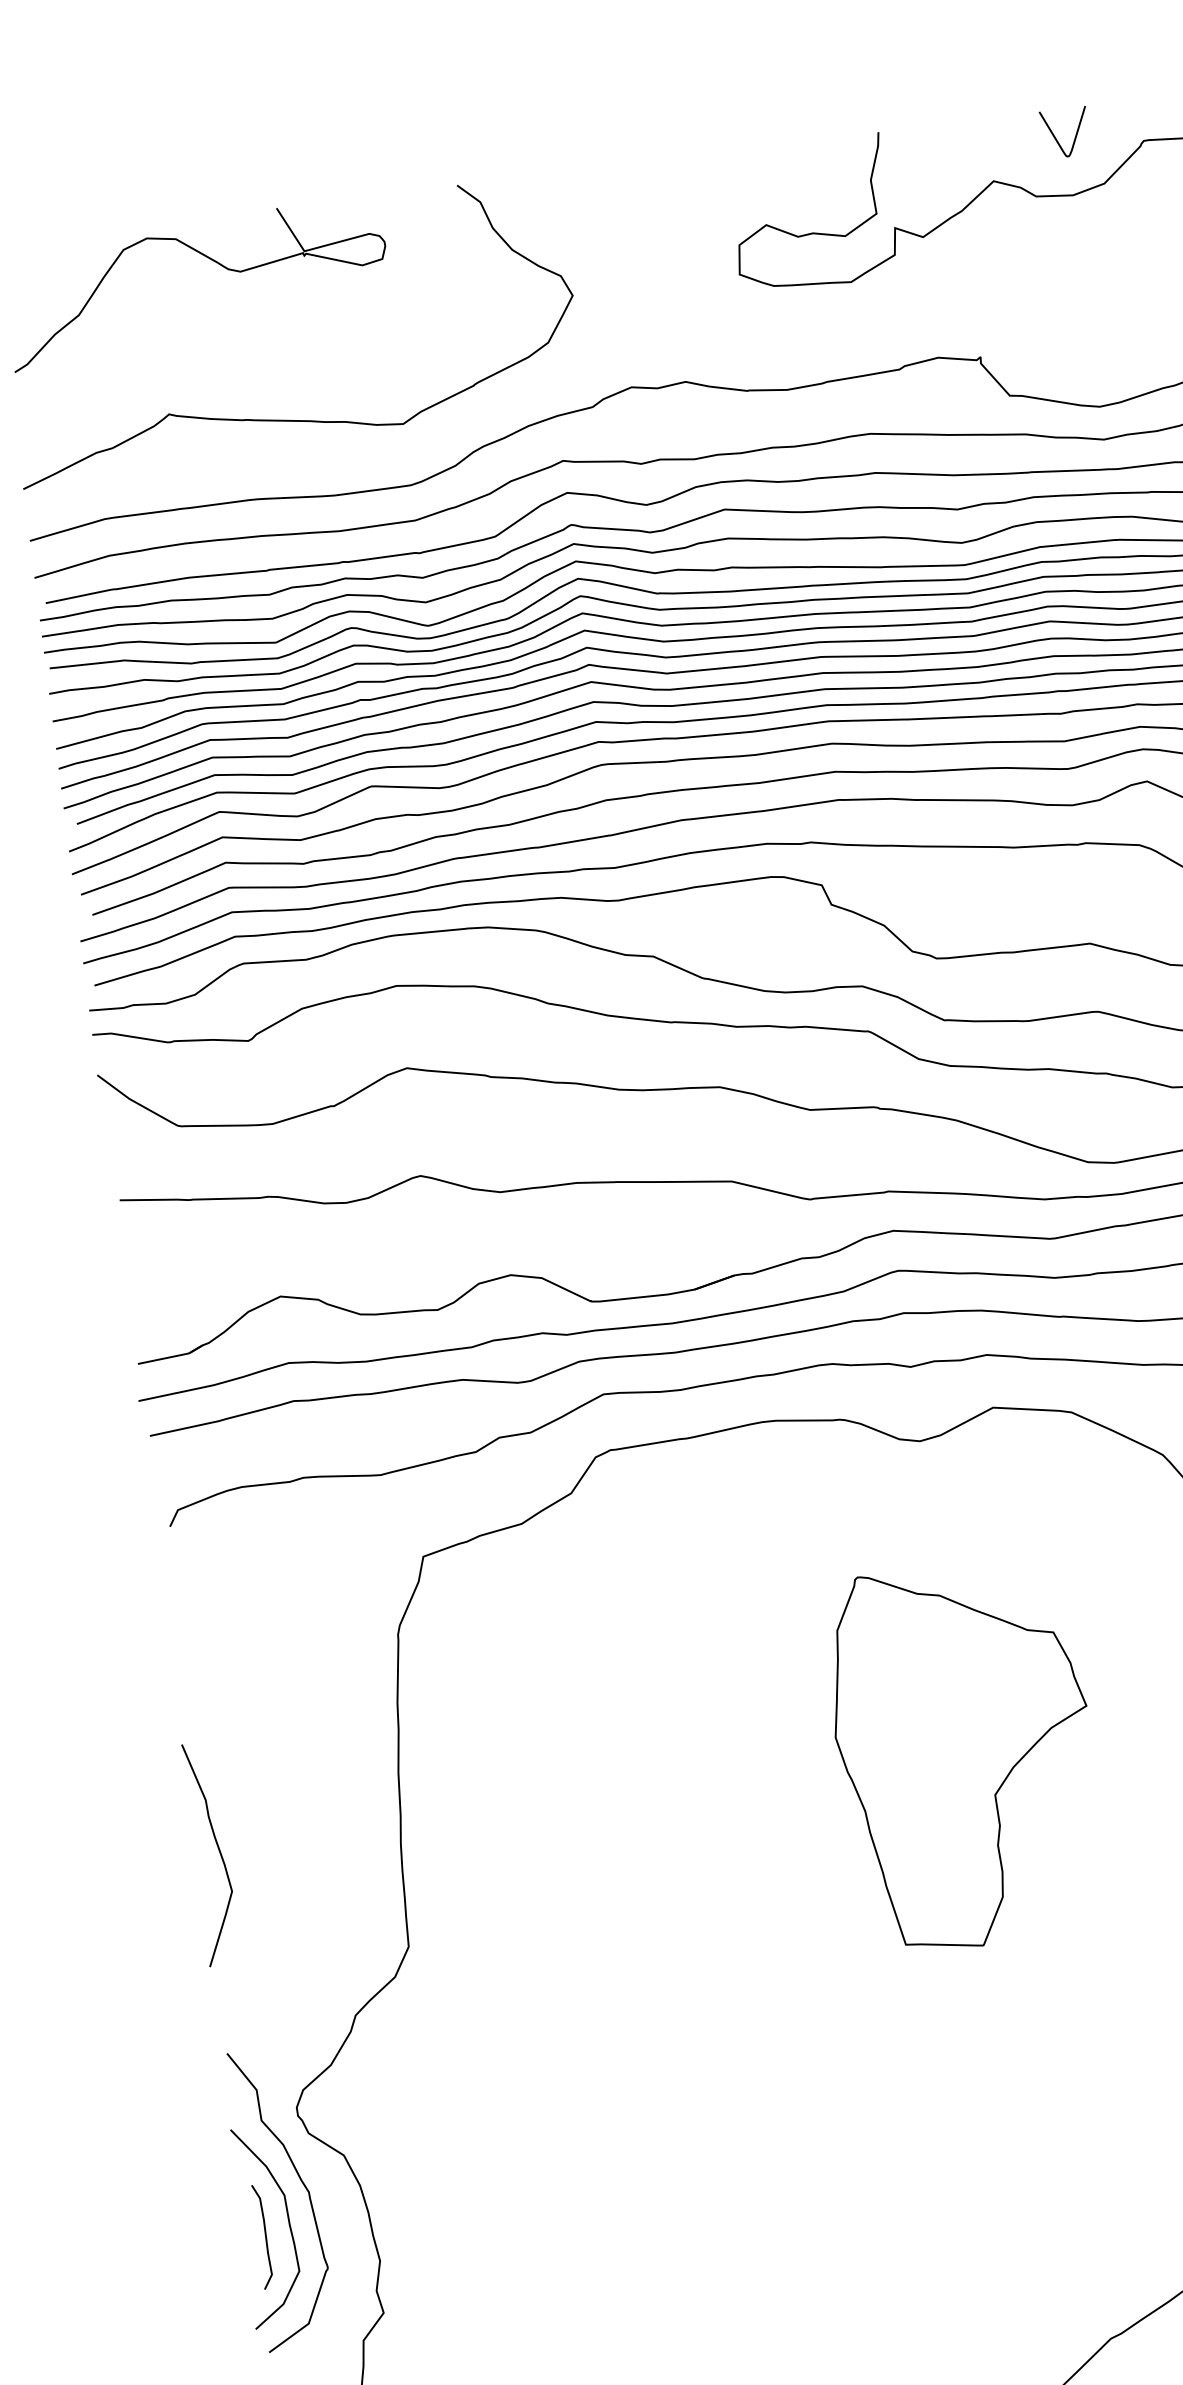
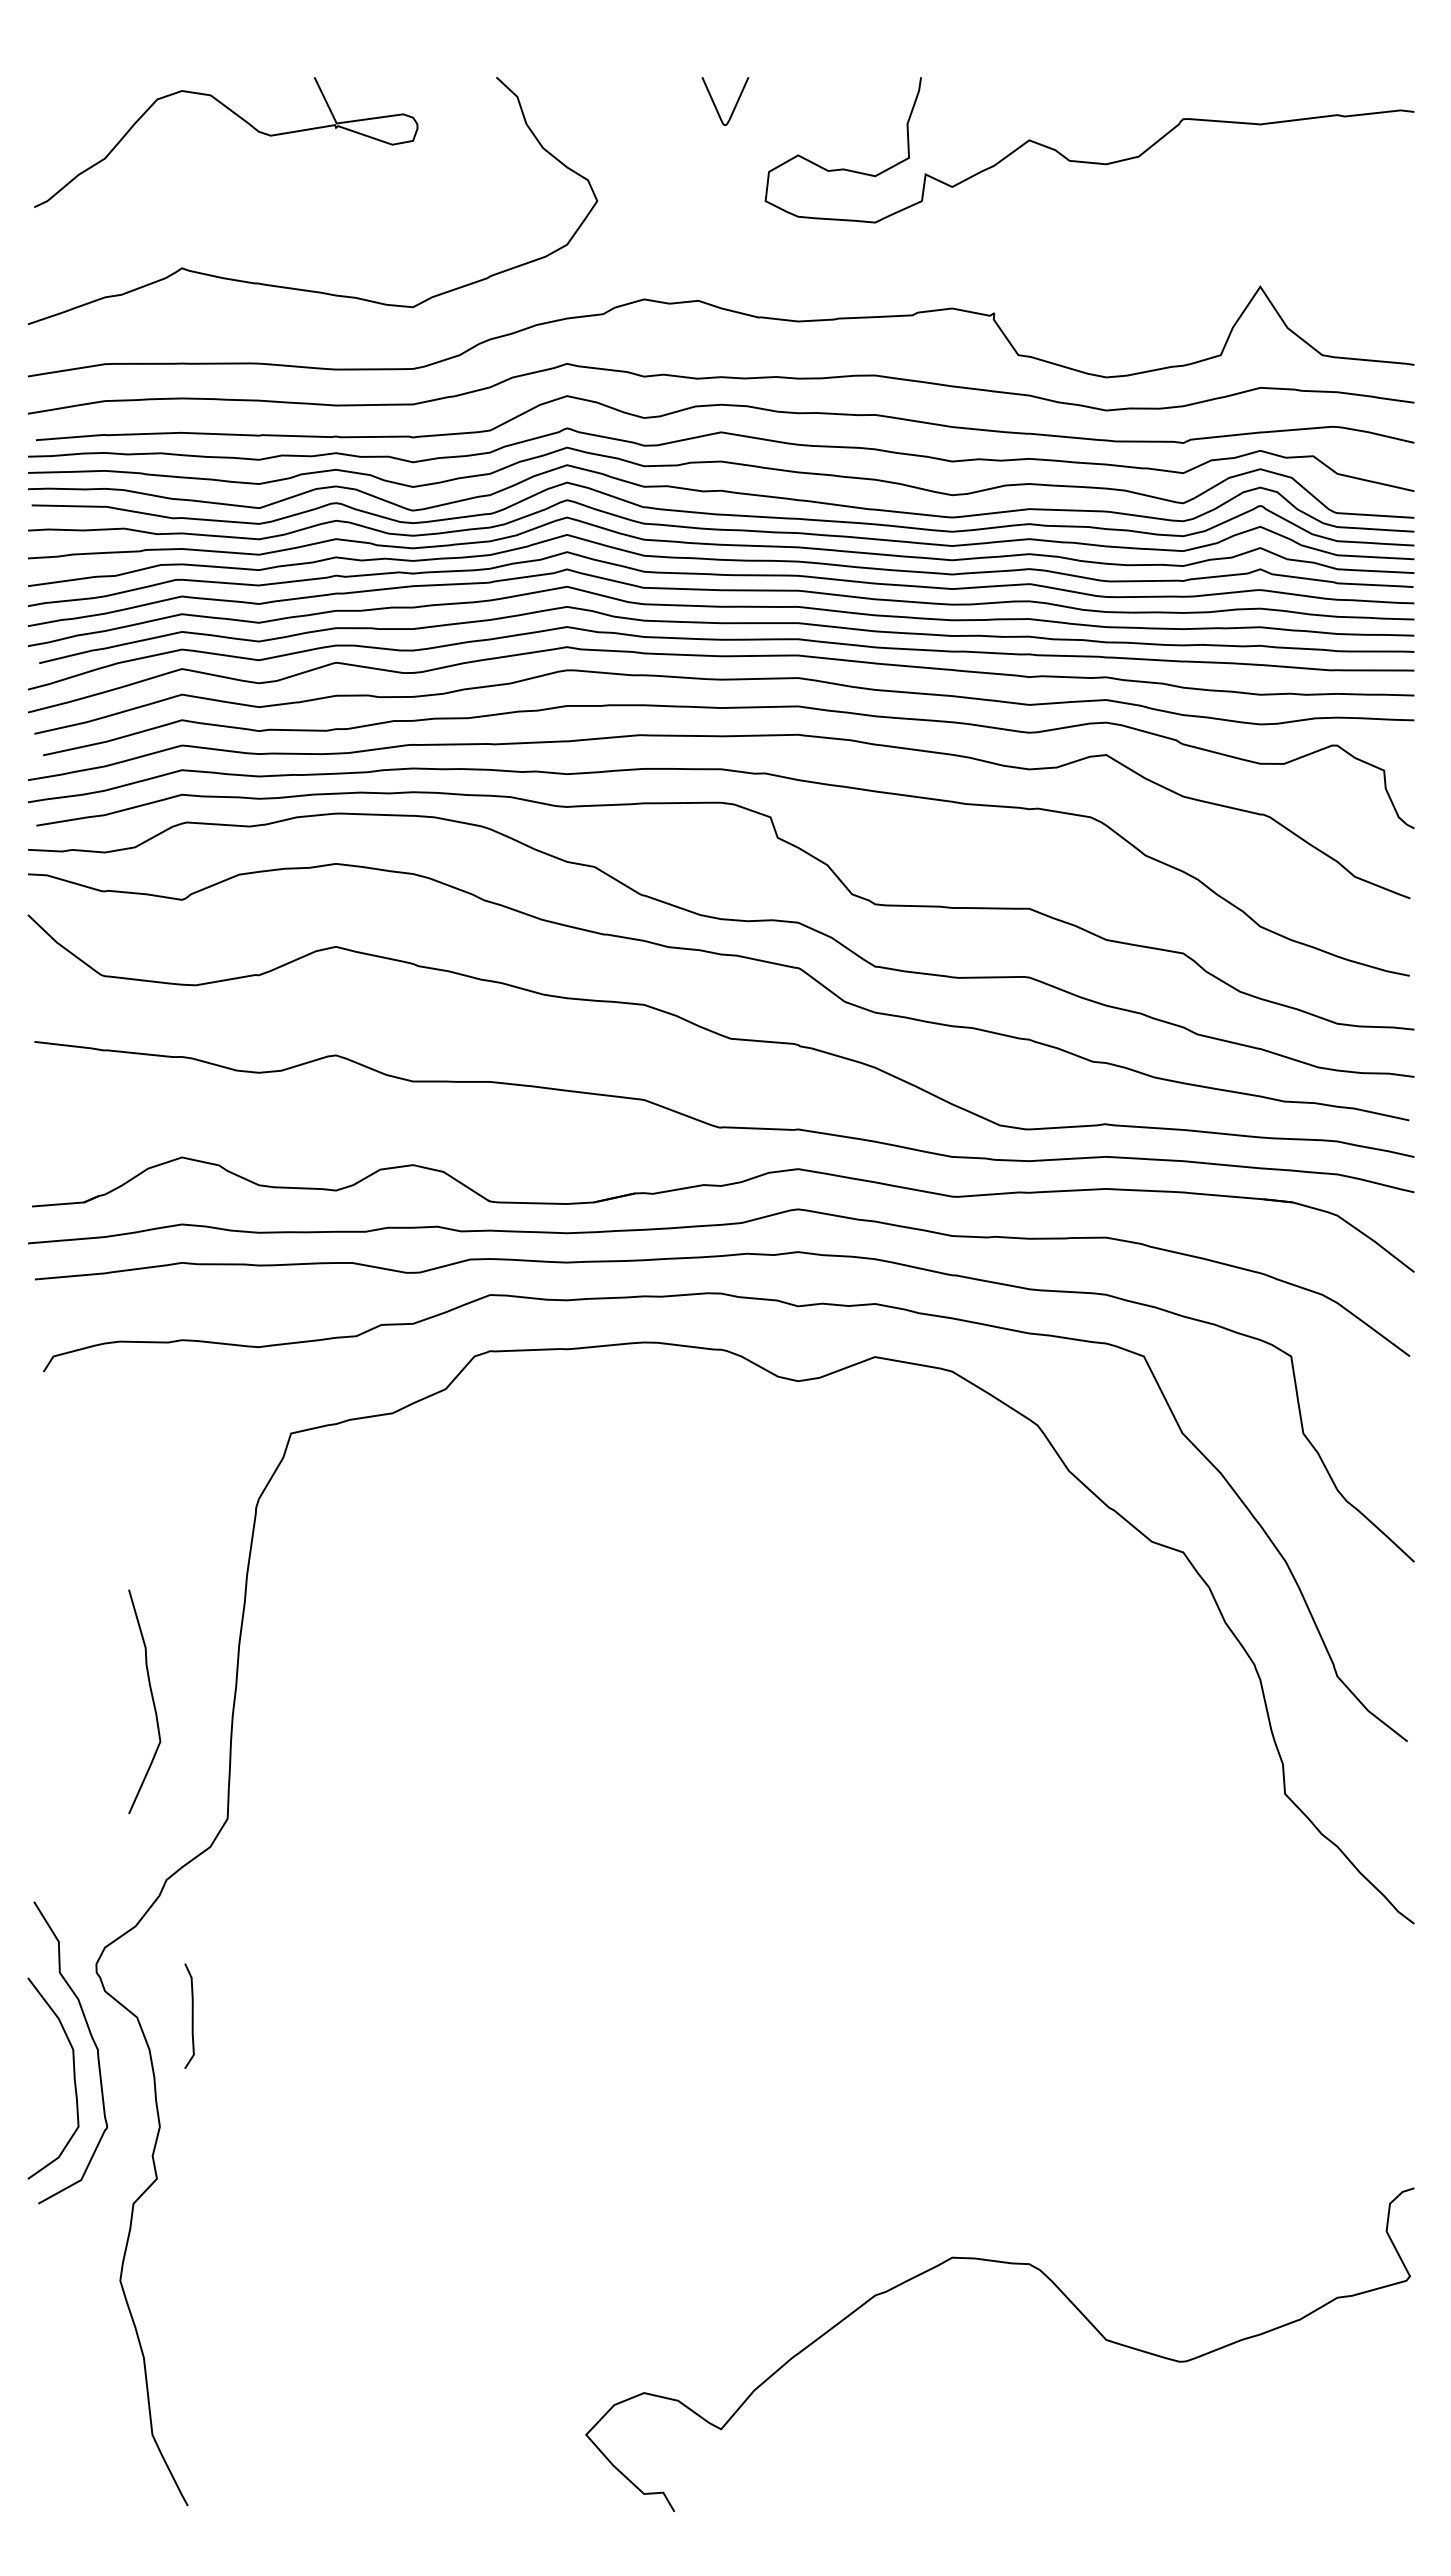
curve: (1075, 133) -> (735, 103), moved
part: (964, 1755) -> (803, 1698), removed
curve: (219, 1852) -> (152, 1701), moved
curve: (264, 2235) -> (191, 2015), moved

